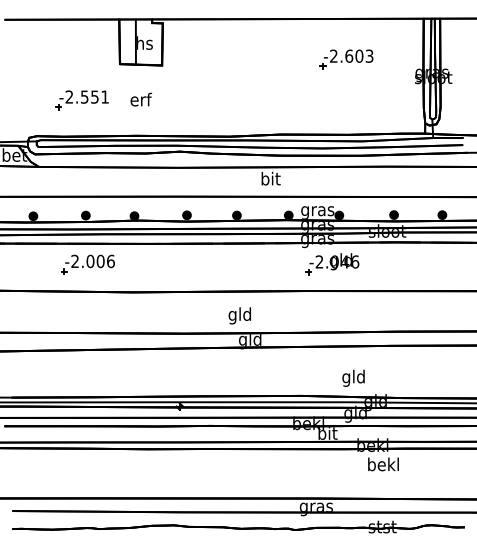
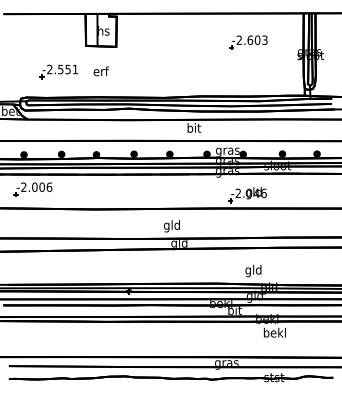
part: (87, 264) -> (32, 189), moved
part: (332, 264) -> (247, 195), moved

